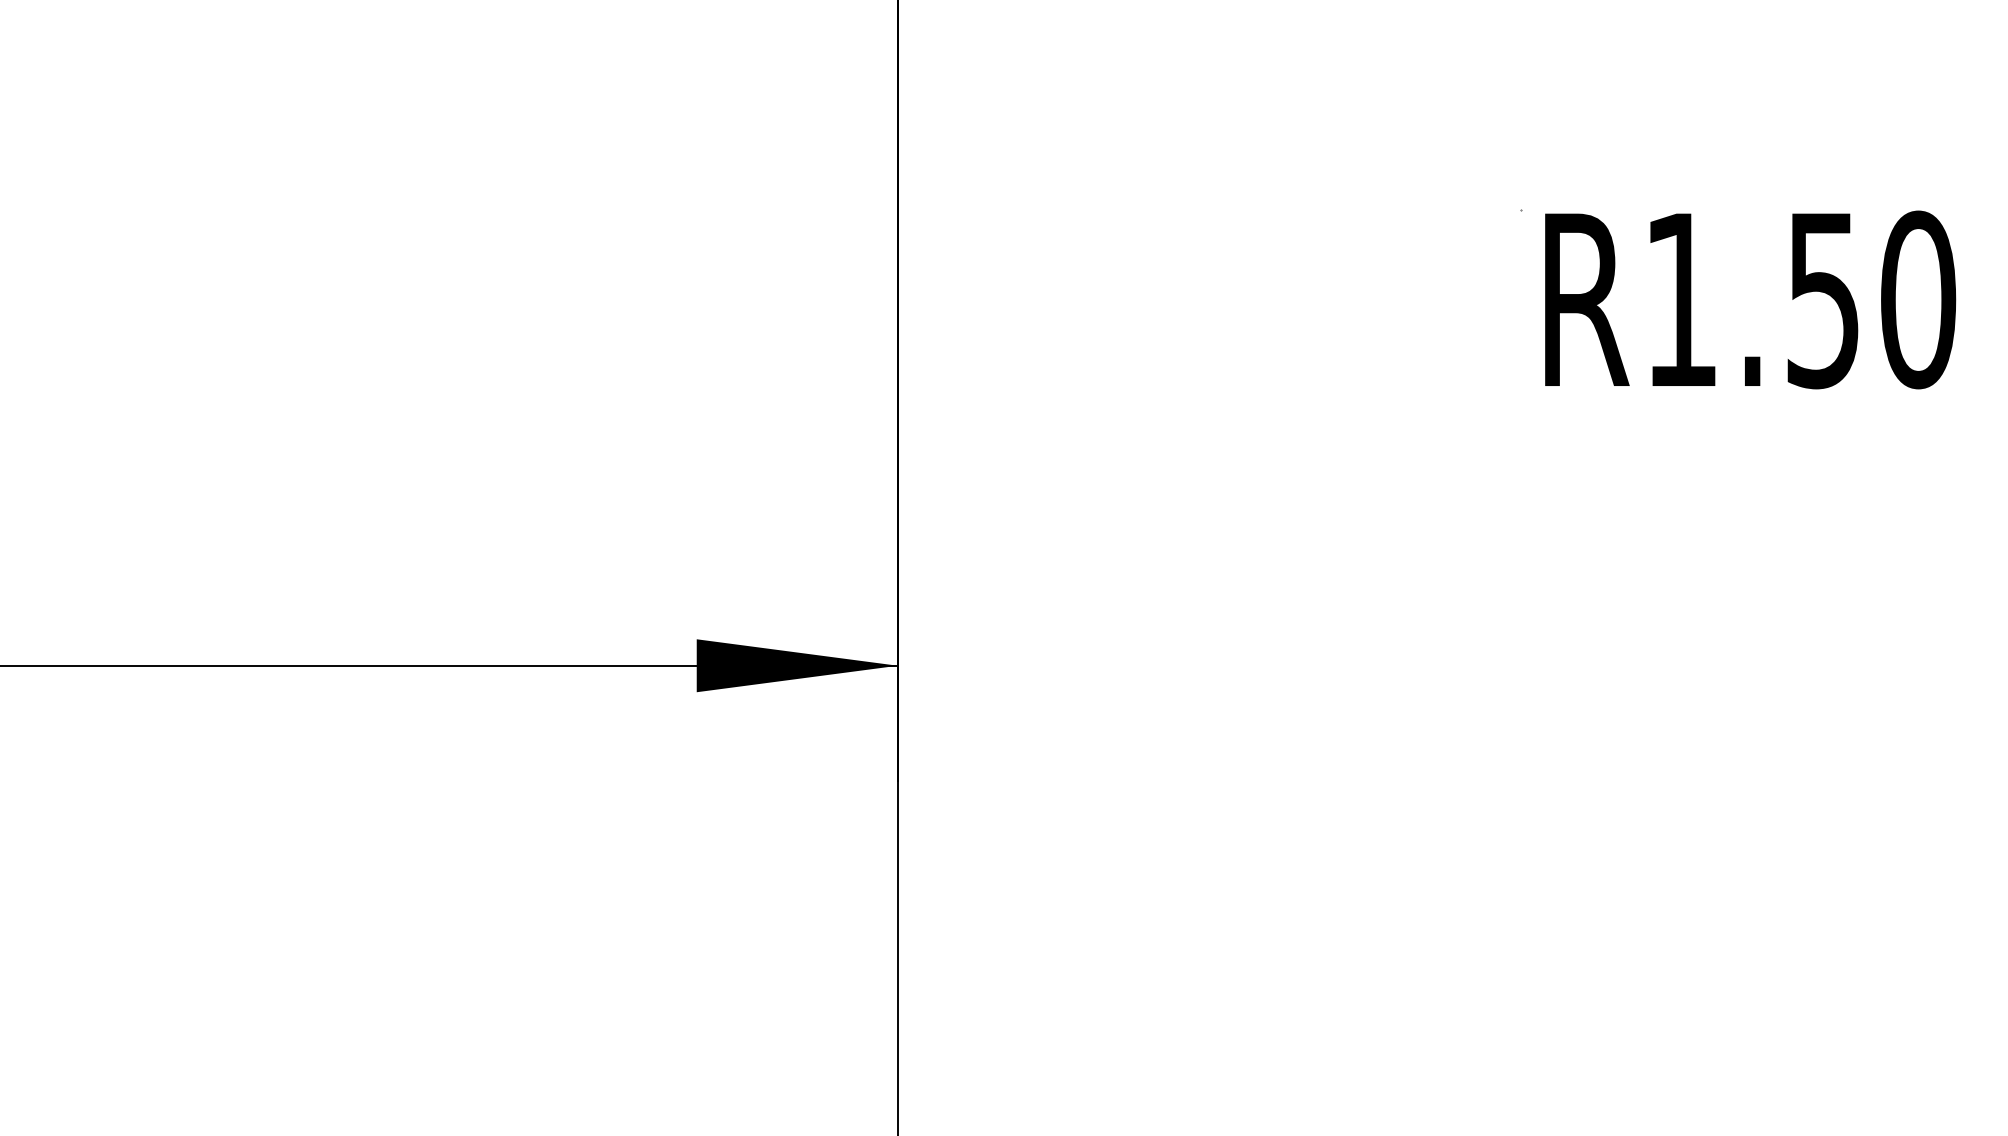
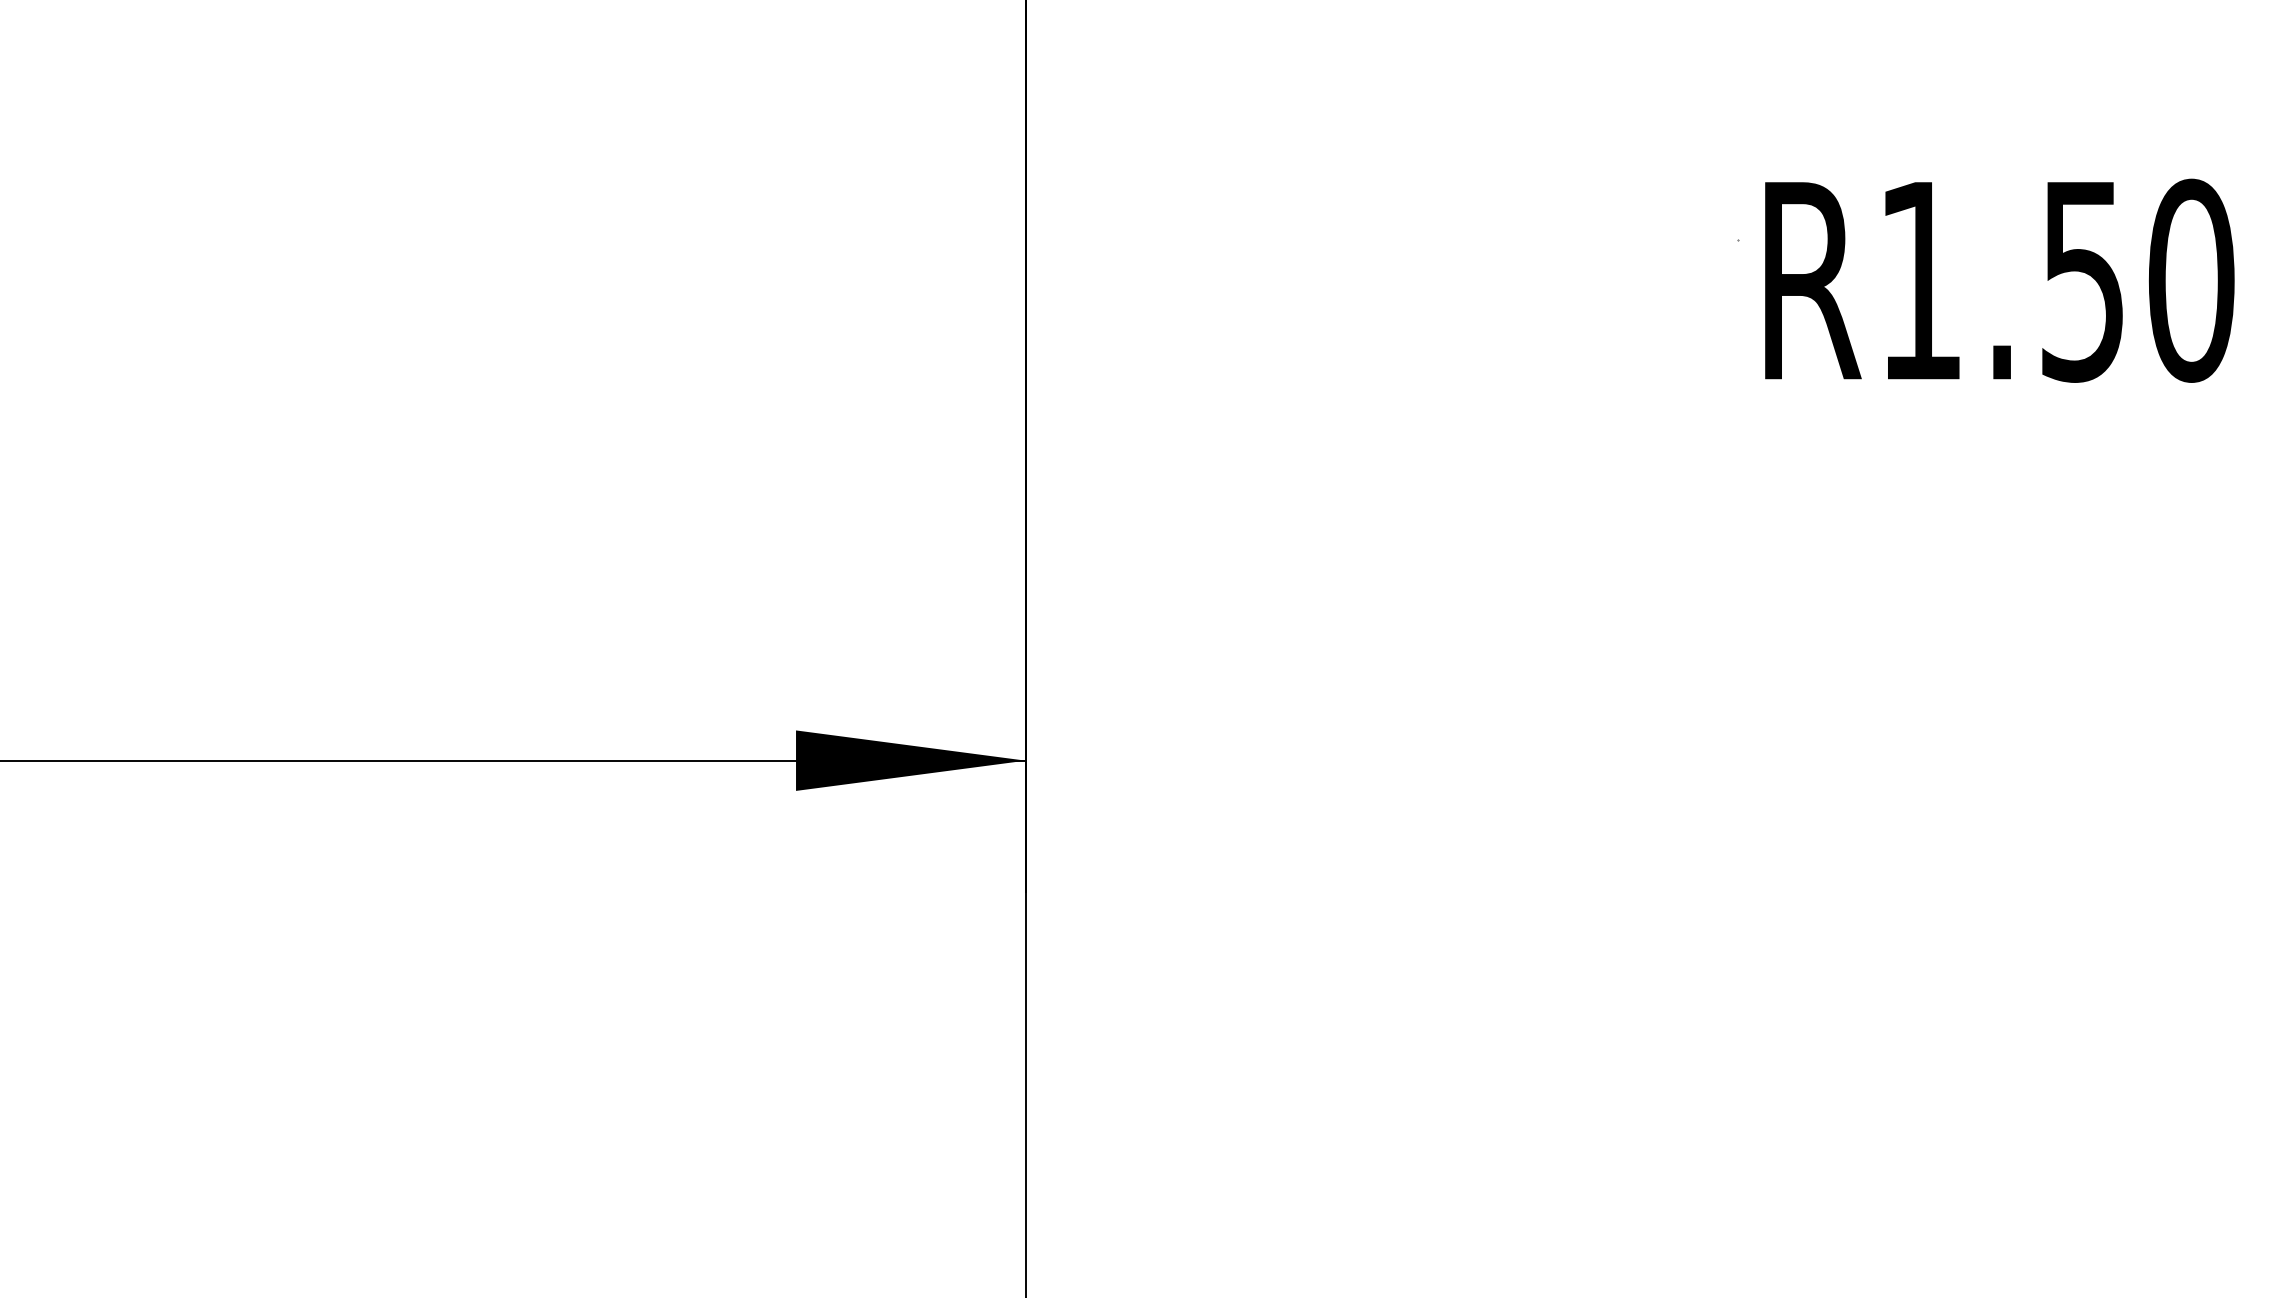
text: (1750, 299) -> (1999, 280), moved

